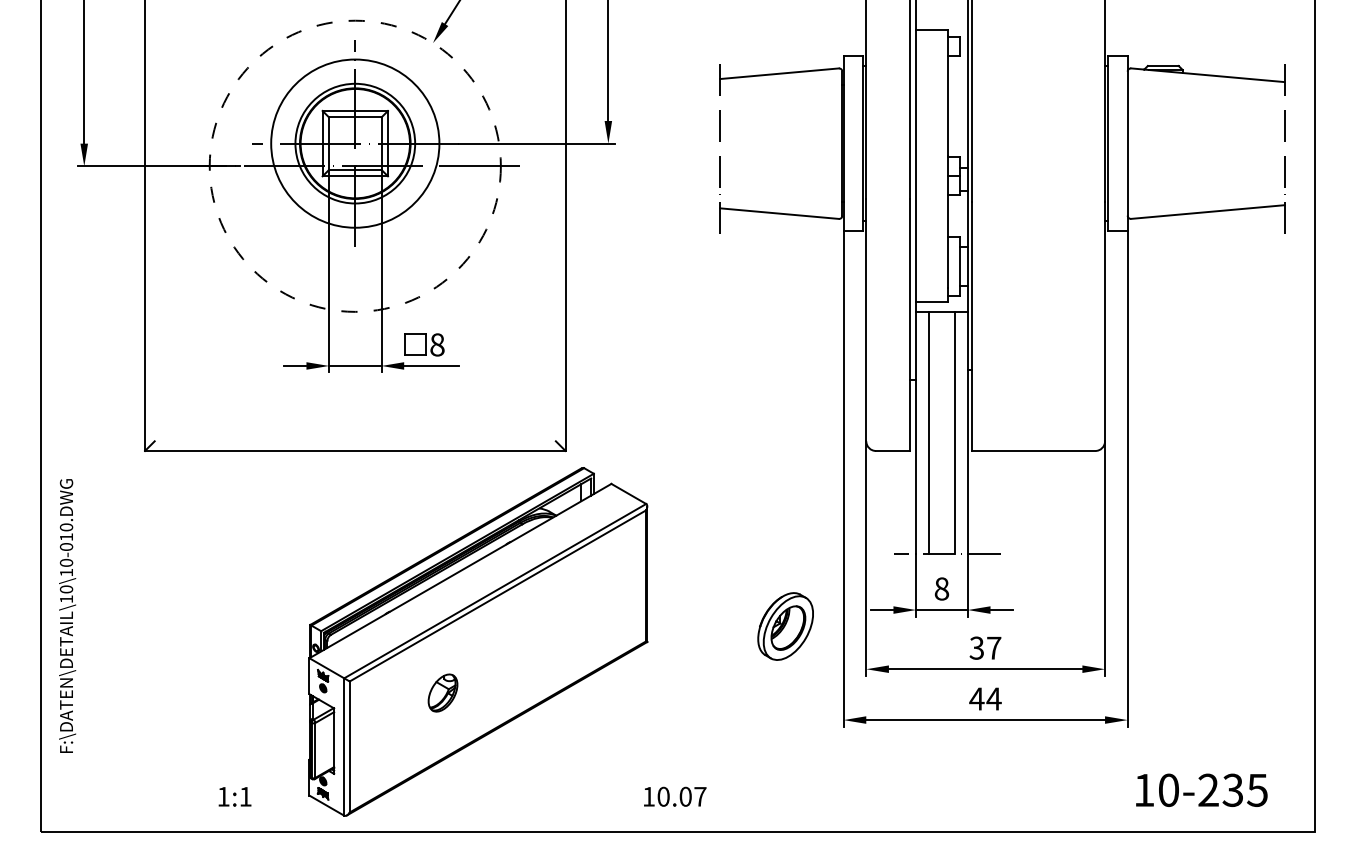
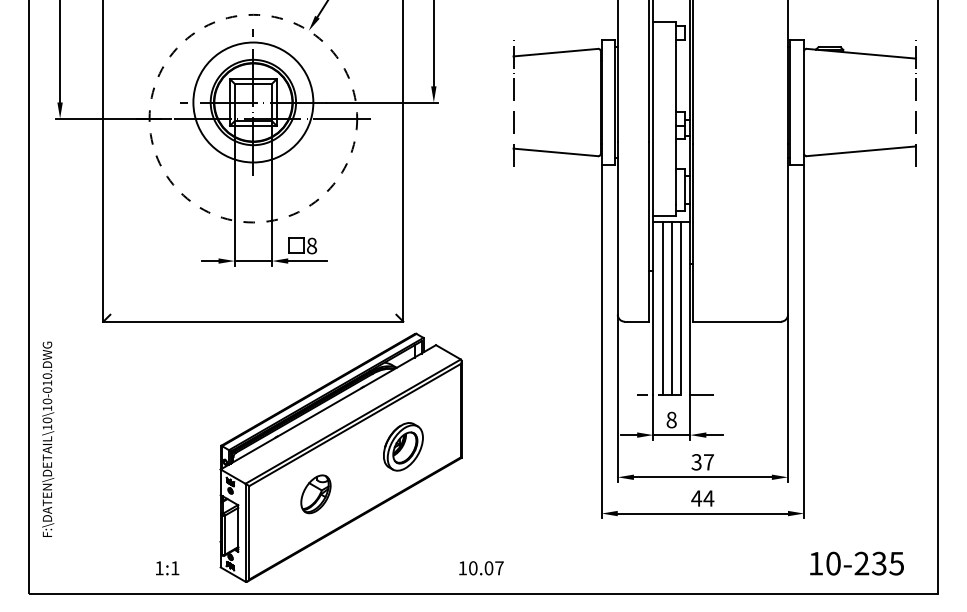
line: (942, 432) -> (672, 308), added
part: (785, 626) -> (403, 446), moved
part: (442, 692) -> (315, 493), size x1.43

